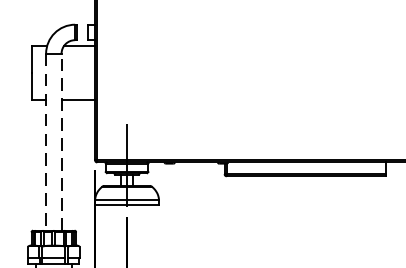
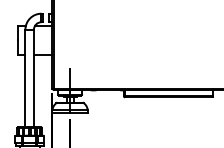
line: (46, 142) -> (25, 78), dashed -> solid
line: (60, 142) -> (33, 78), dashed -> solid

